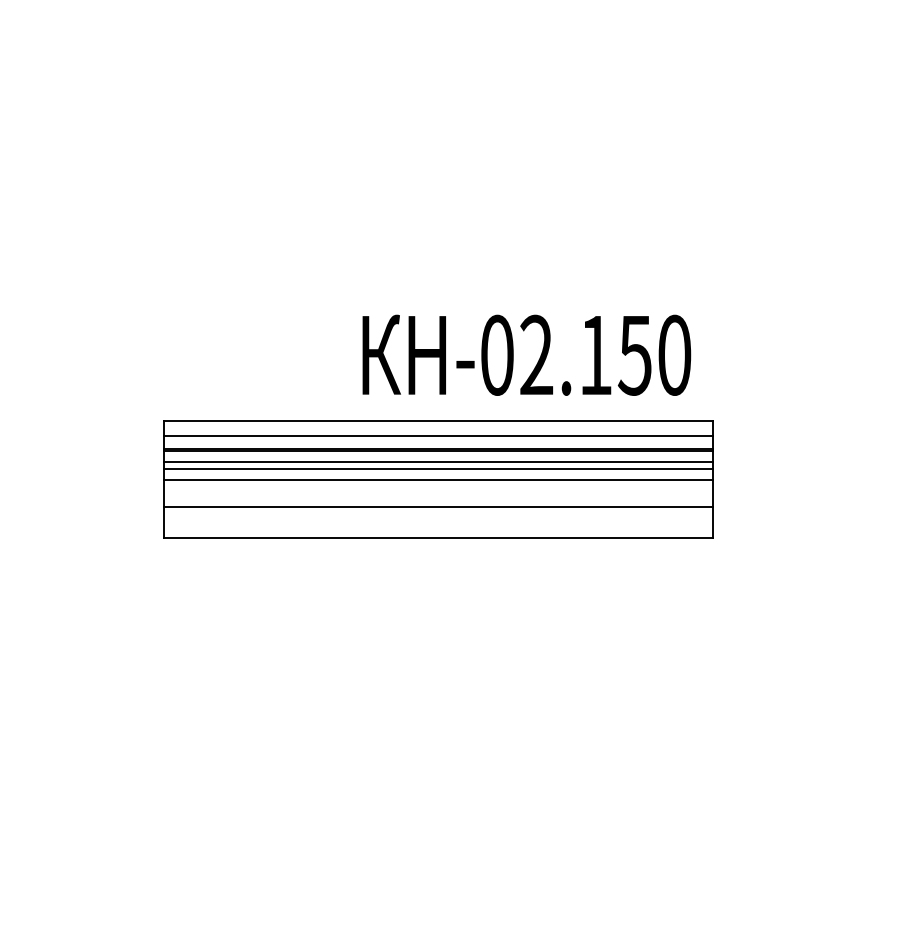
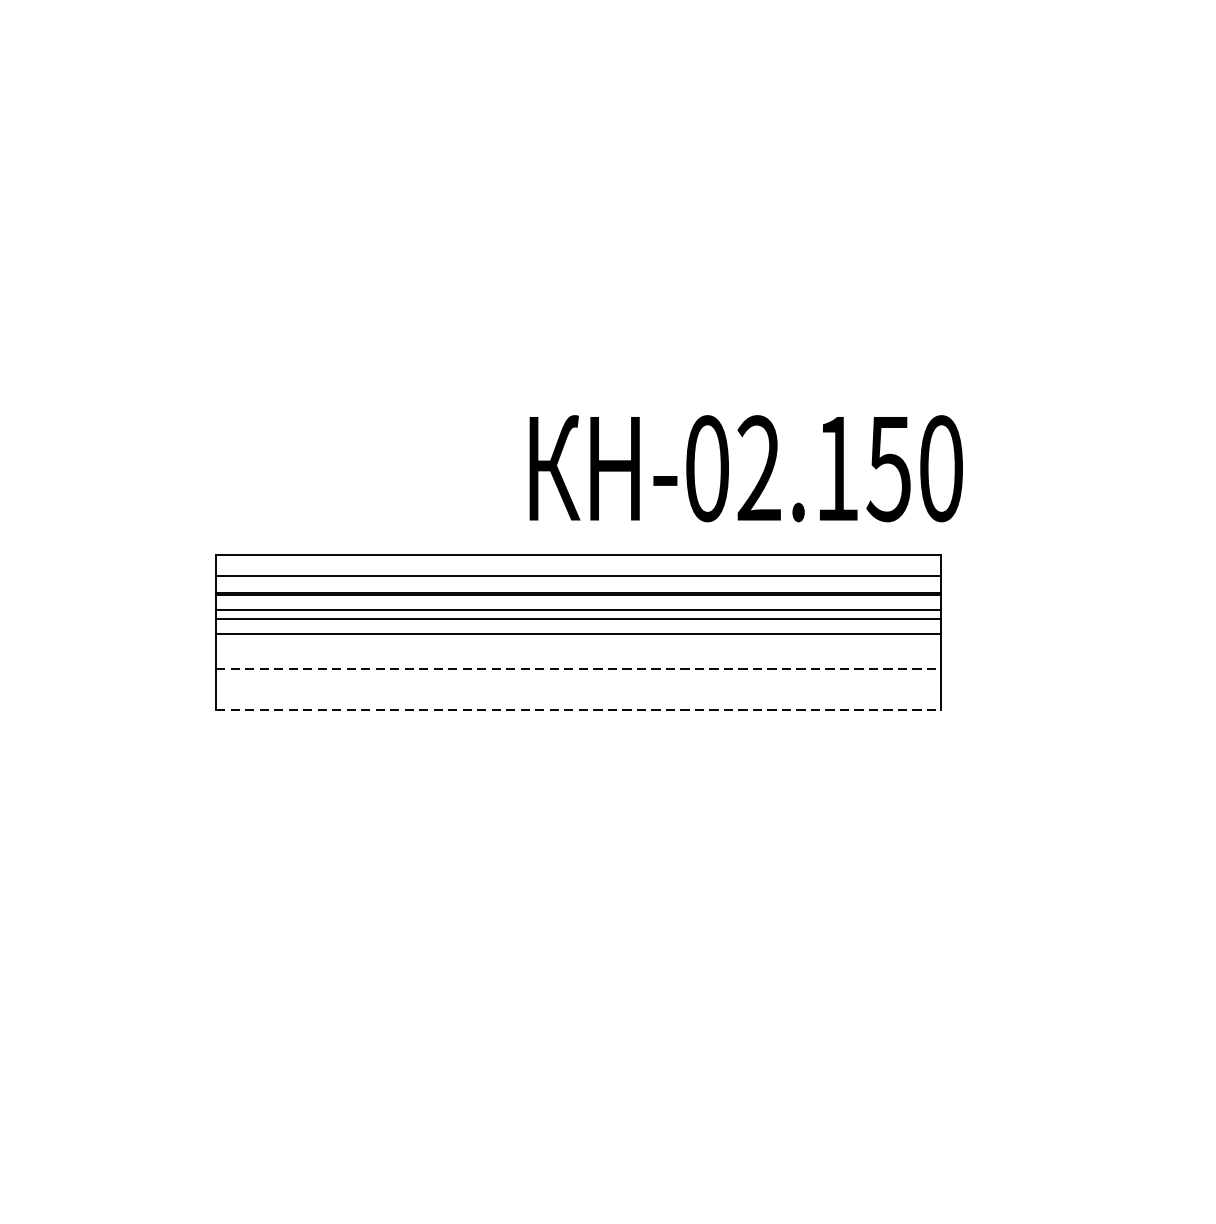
text: (526, 354) -> (745, 467), moved
line: (438, 507) -> (578, 669), solid -> dashed
line: (438, 538) -> (578, 710), solid -> dashed

